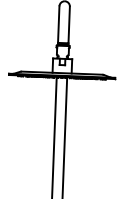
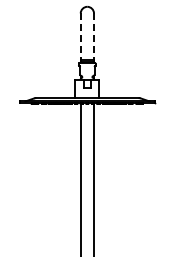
line: (58, 26) -> (80, 38), solid -> dashed
line: (68, 26) -> (93, 38), solid -> dashed

